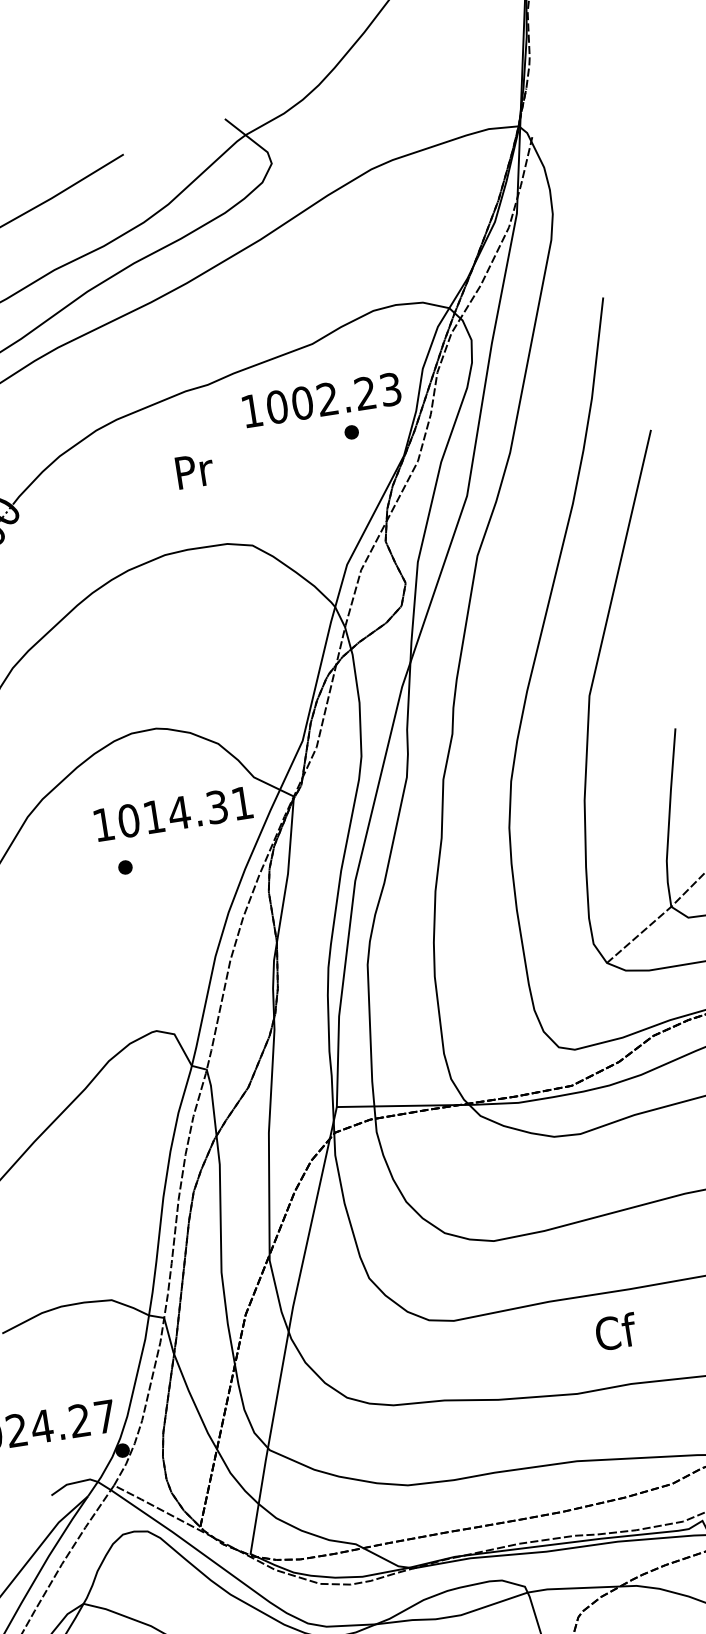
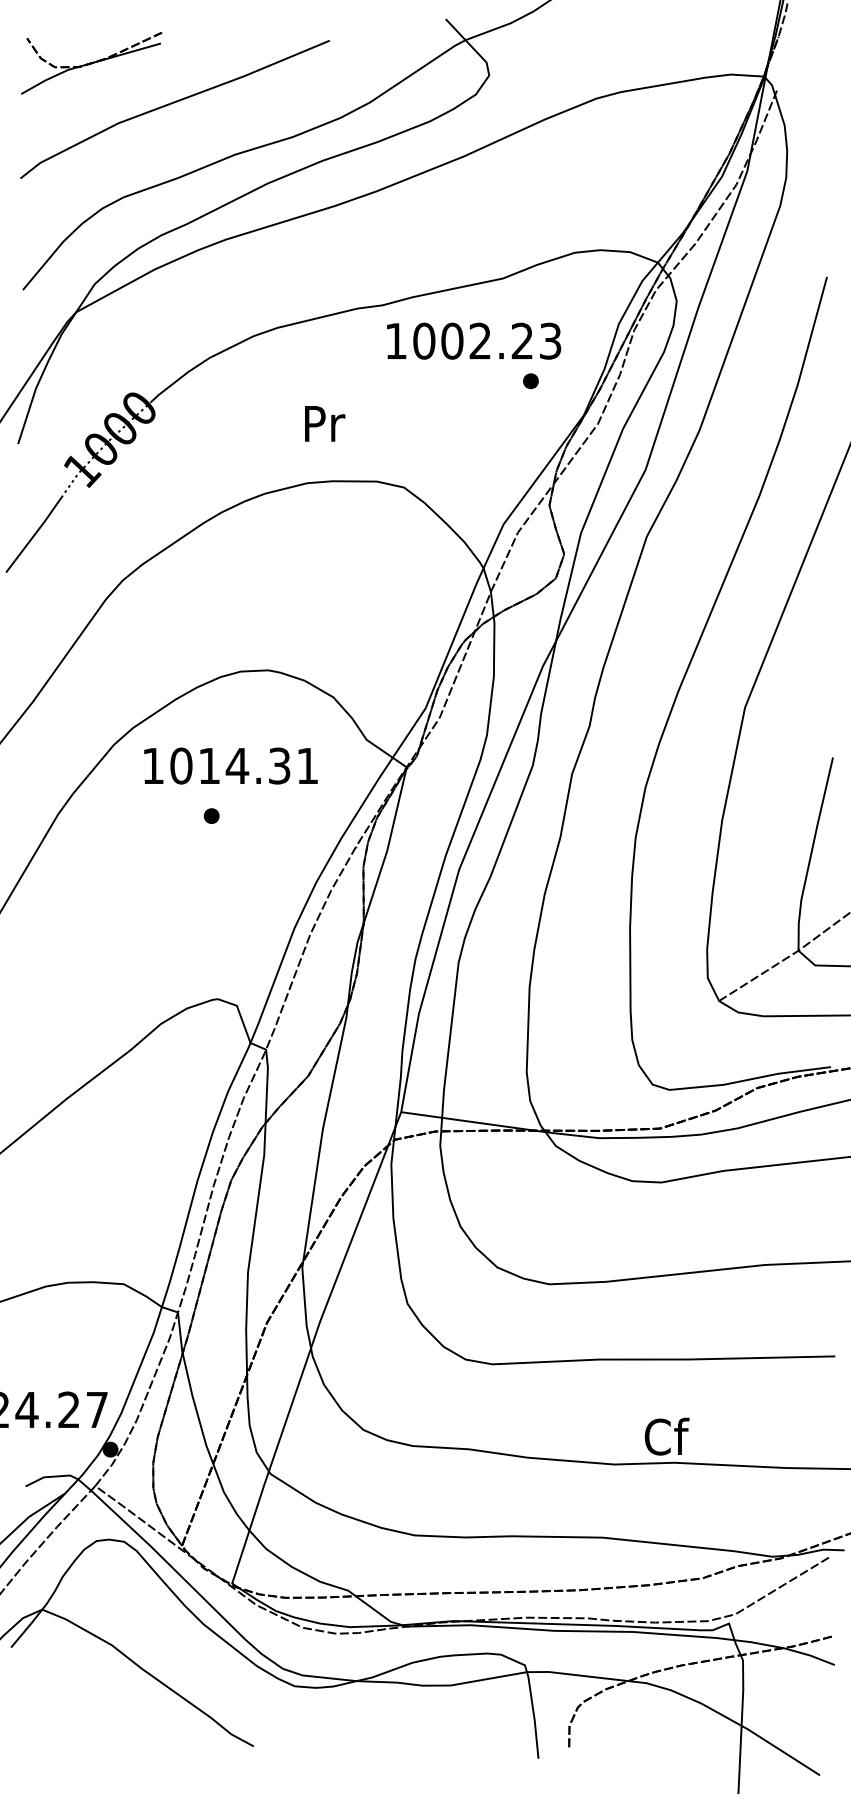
text: (322, 399) -> (474, 340), moved
text: (195, 470) -> (325, 423), moved
text: (173, 813) -> (230, 765), moved
text: (615, 1331) -> (666, 1436), moved

